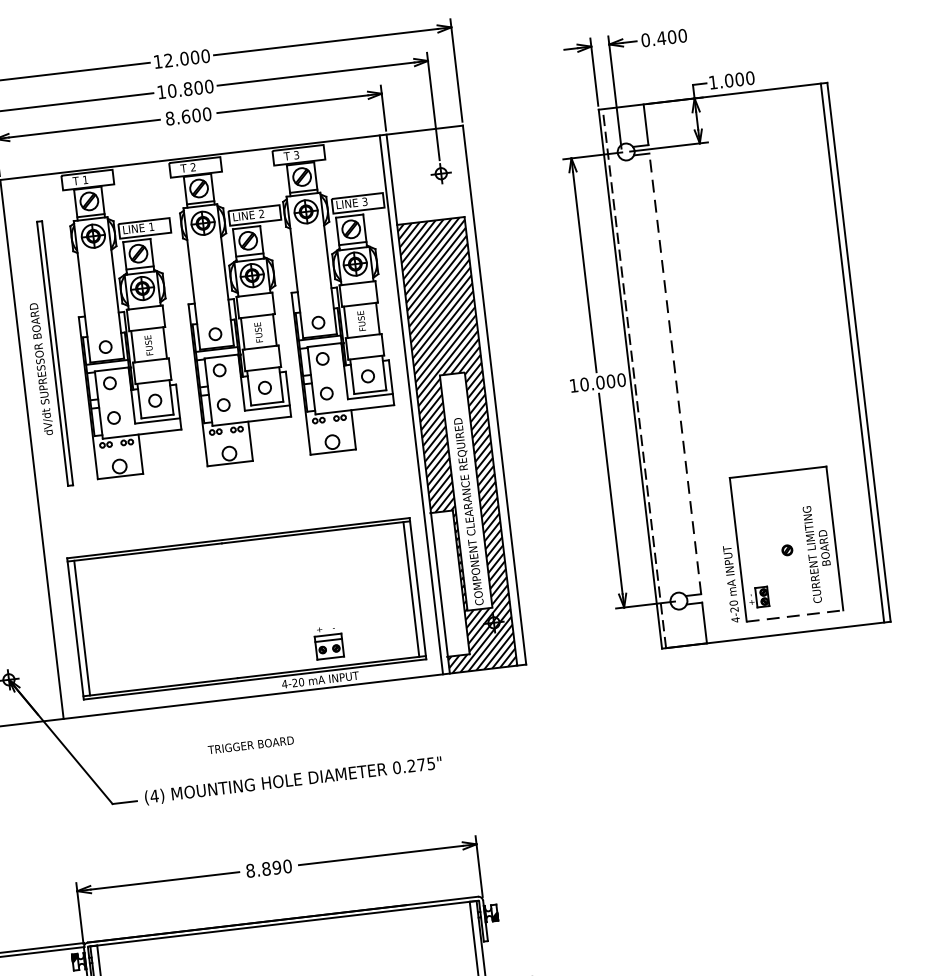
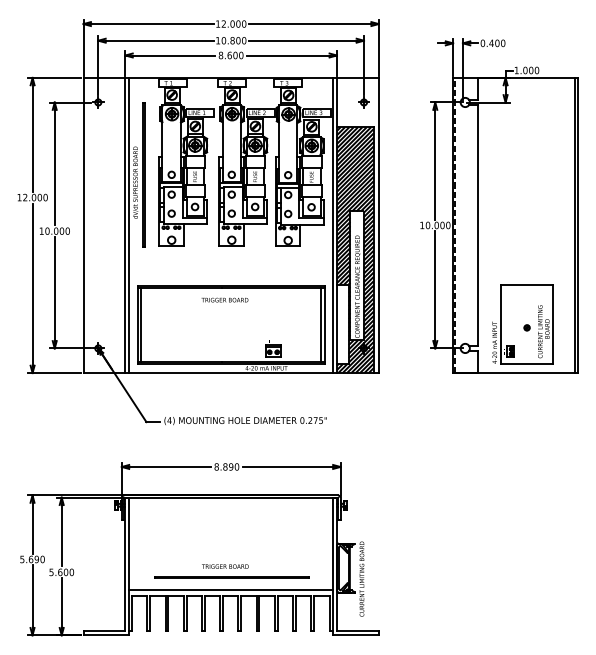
line: (674, 373) -> (477, 225), dashed -> solid
line: (39, 448) -> (129, 225), added
line: (795, 615) -> (527, 363), dashed -> solid
text: (250, 744) -> (224, 299), moved

